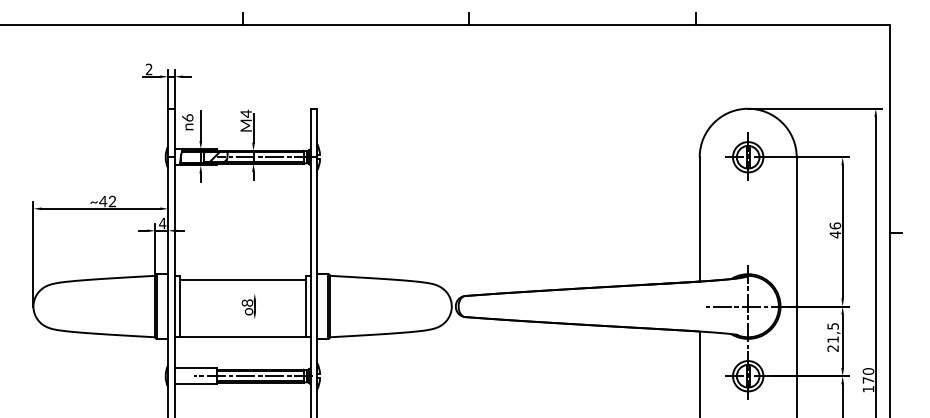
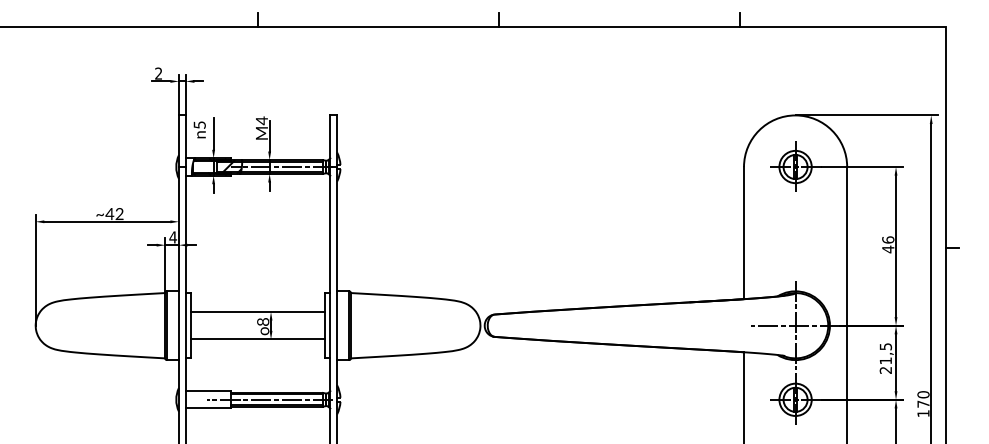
text: (187, 118) -> (199, 125), 6 -> 5
line: (243, 279) -> (258, 311), moved
line: (243, 337) -> (258, 339), moved

